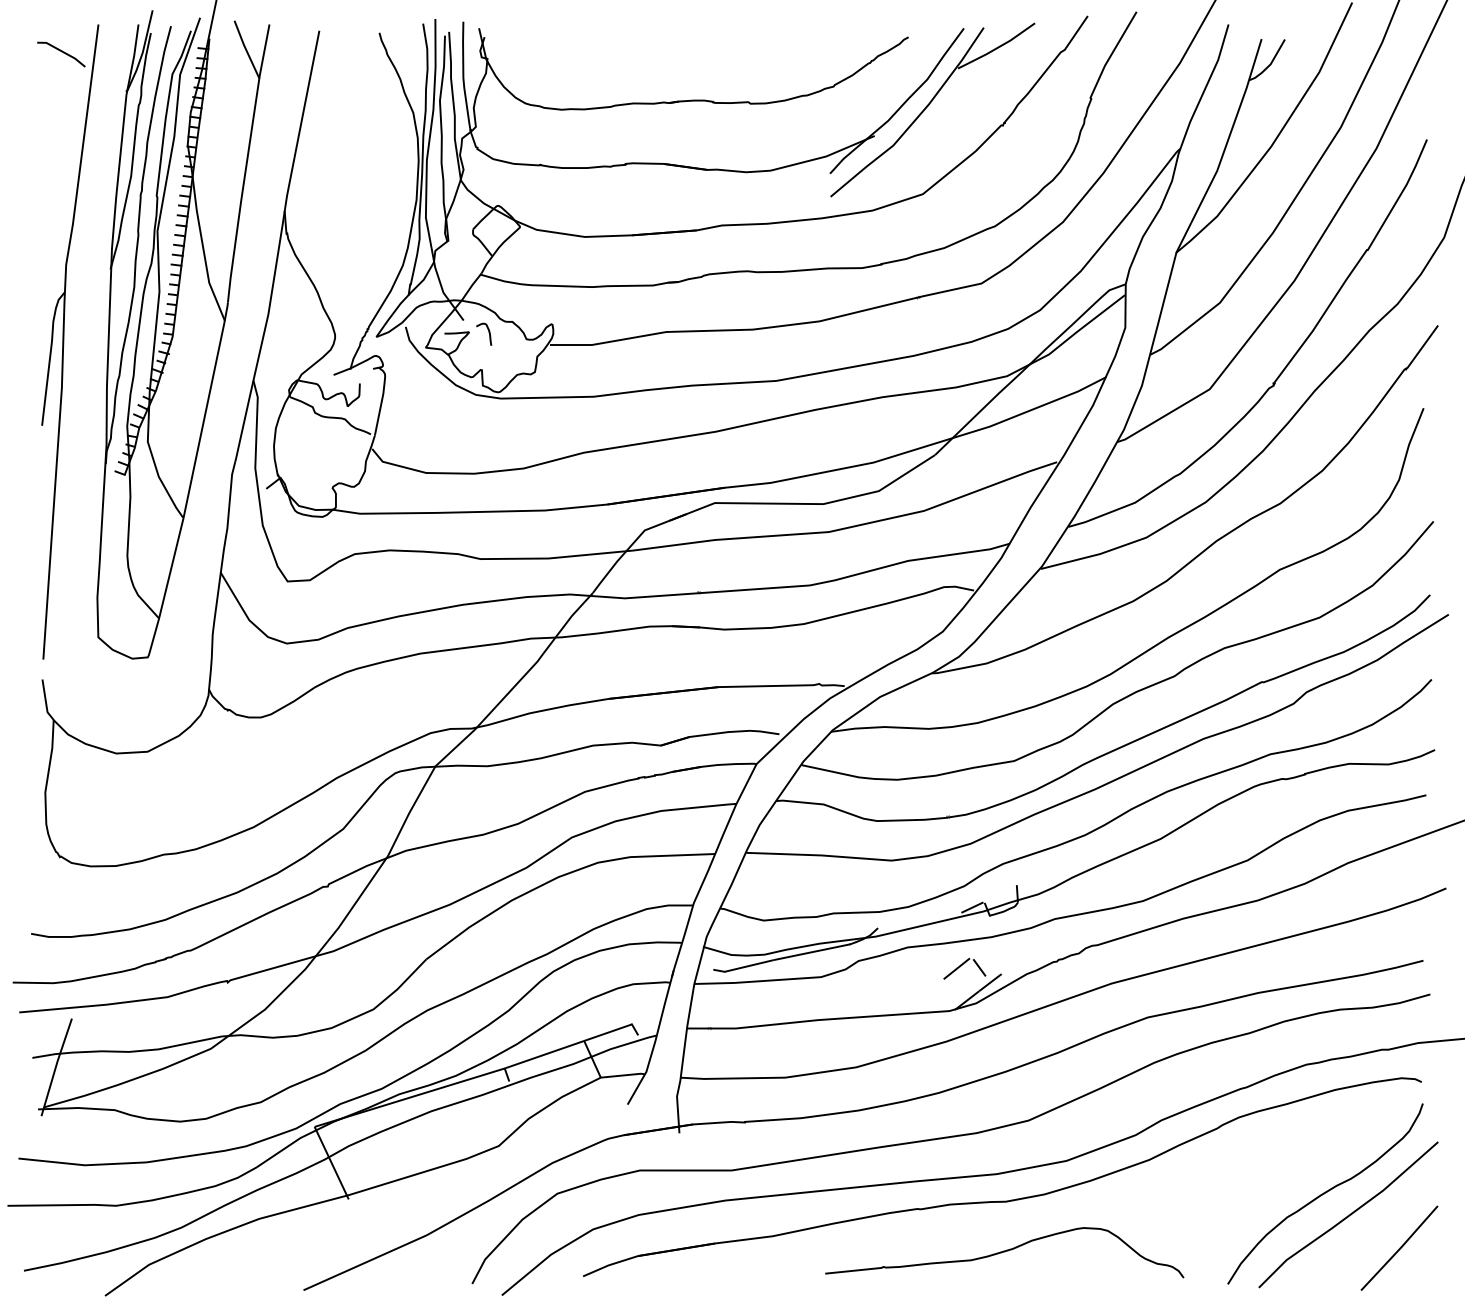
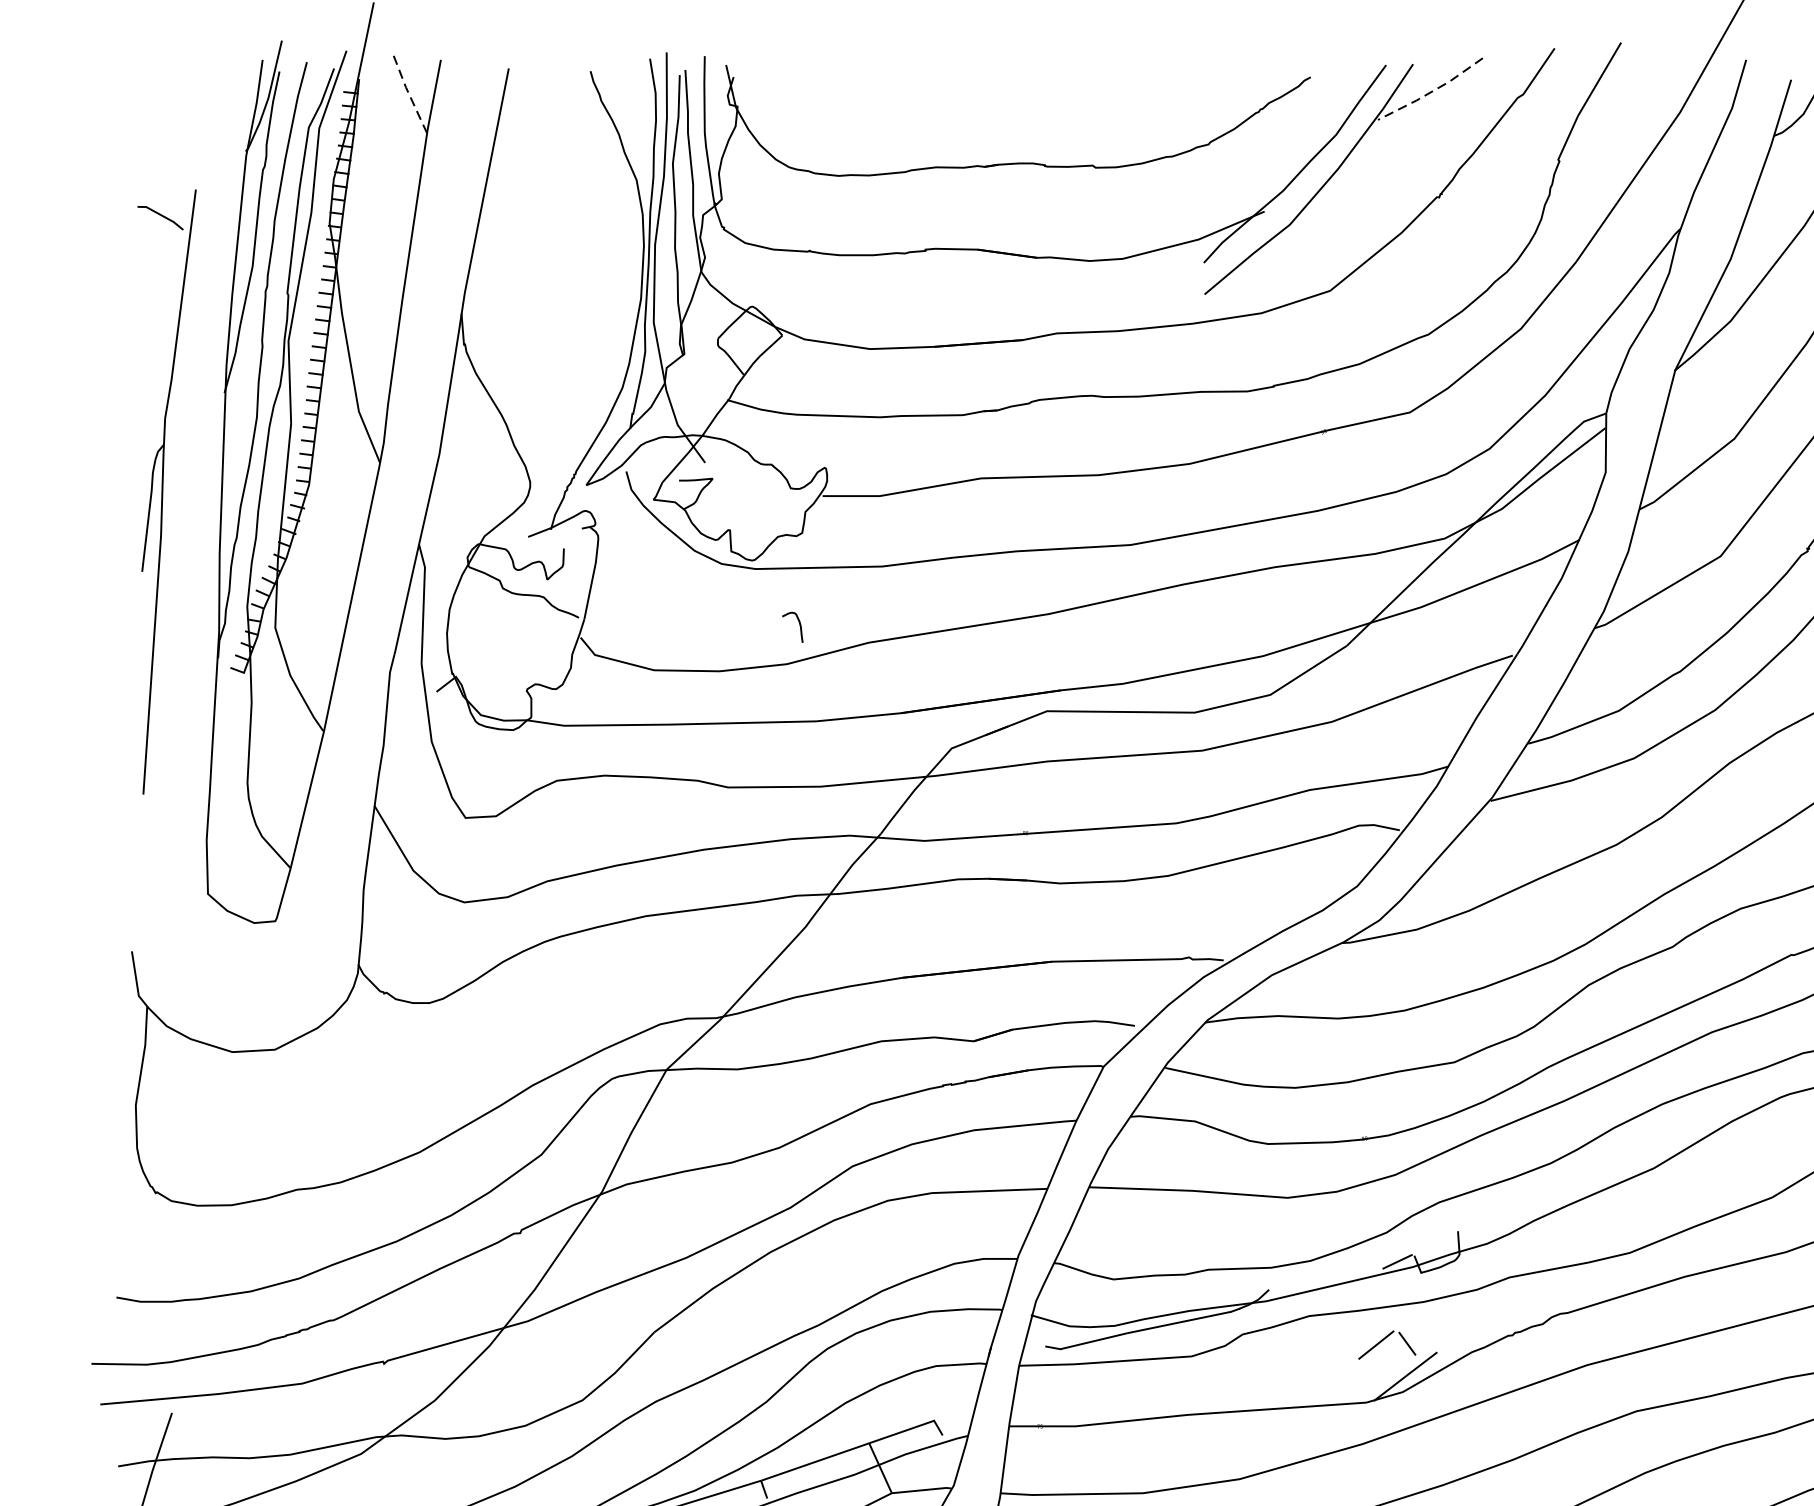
line: (997, 47) -> (1431, 91), solid -> dashed
line: (245, 49) -> (408, 93), solid -> dashed
curve: (488, 333) -> (798, 626), moved
part: (68, 341) -> (167, 491), size x0.7

